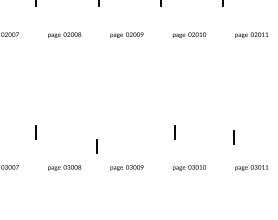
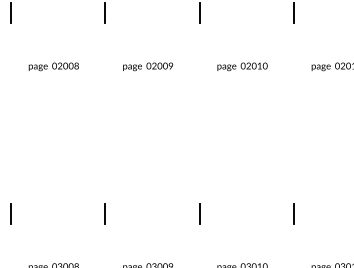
line: (174, 132) -> (198, 213), moved
line: (233, 137) -> (292, 213), moved
line: (96, 146) -> (104, 213), moved

